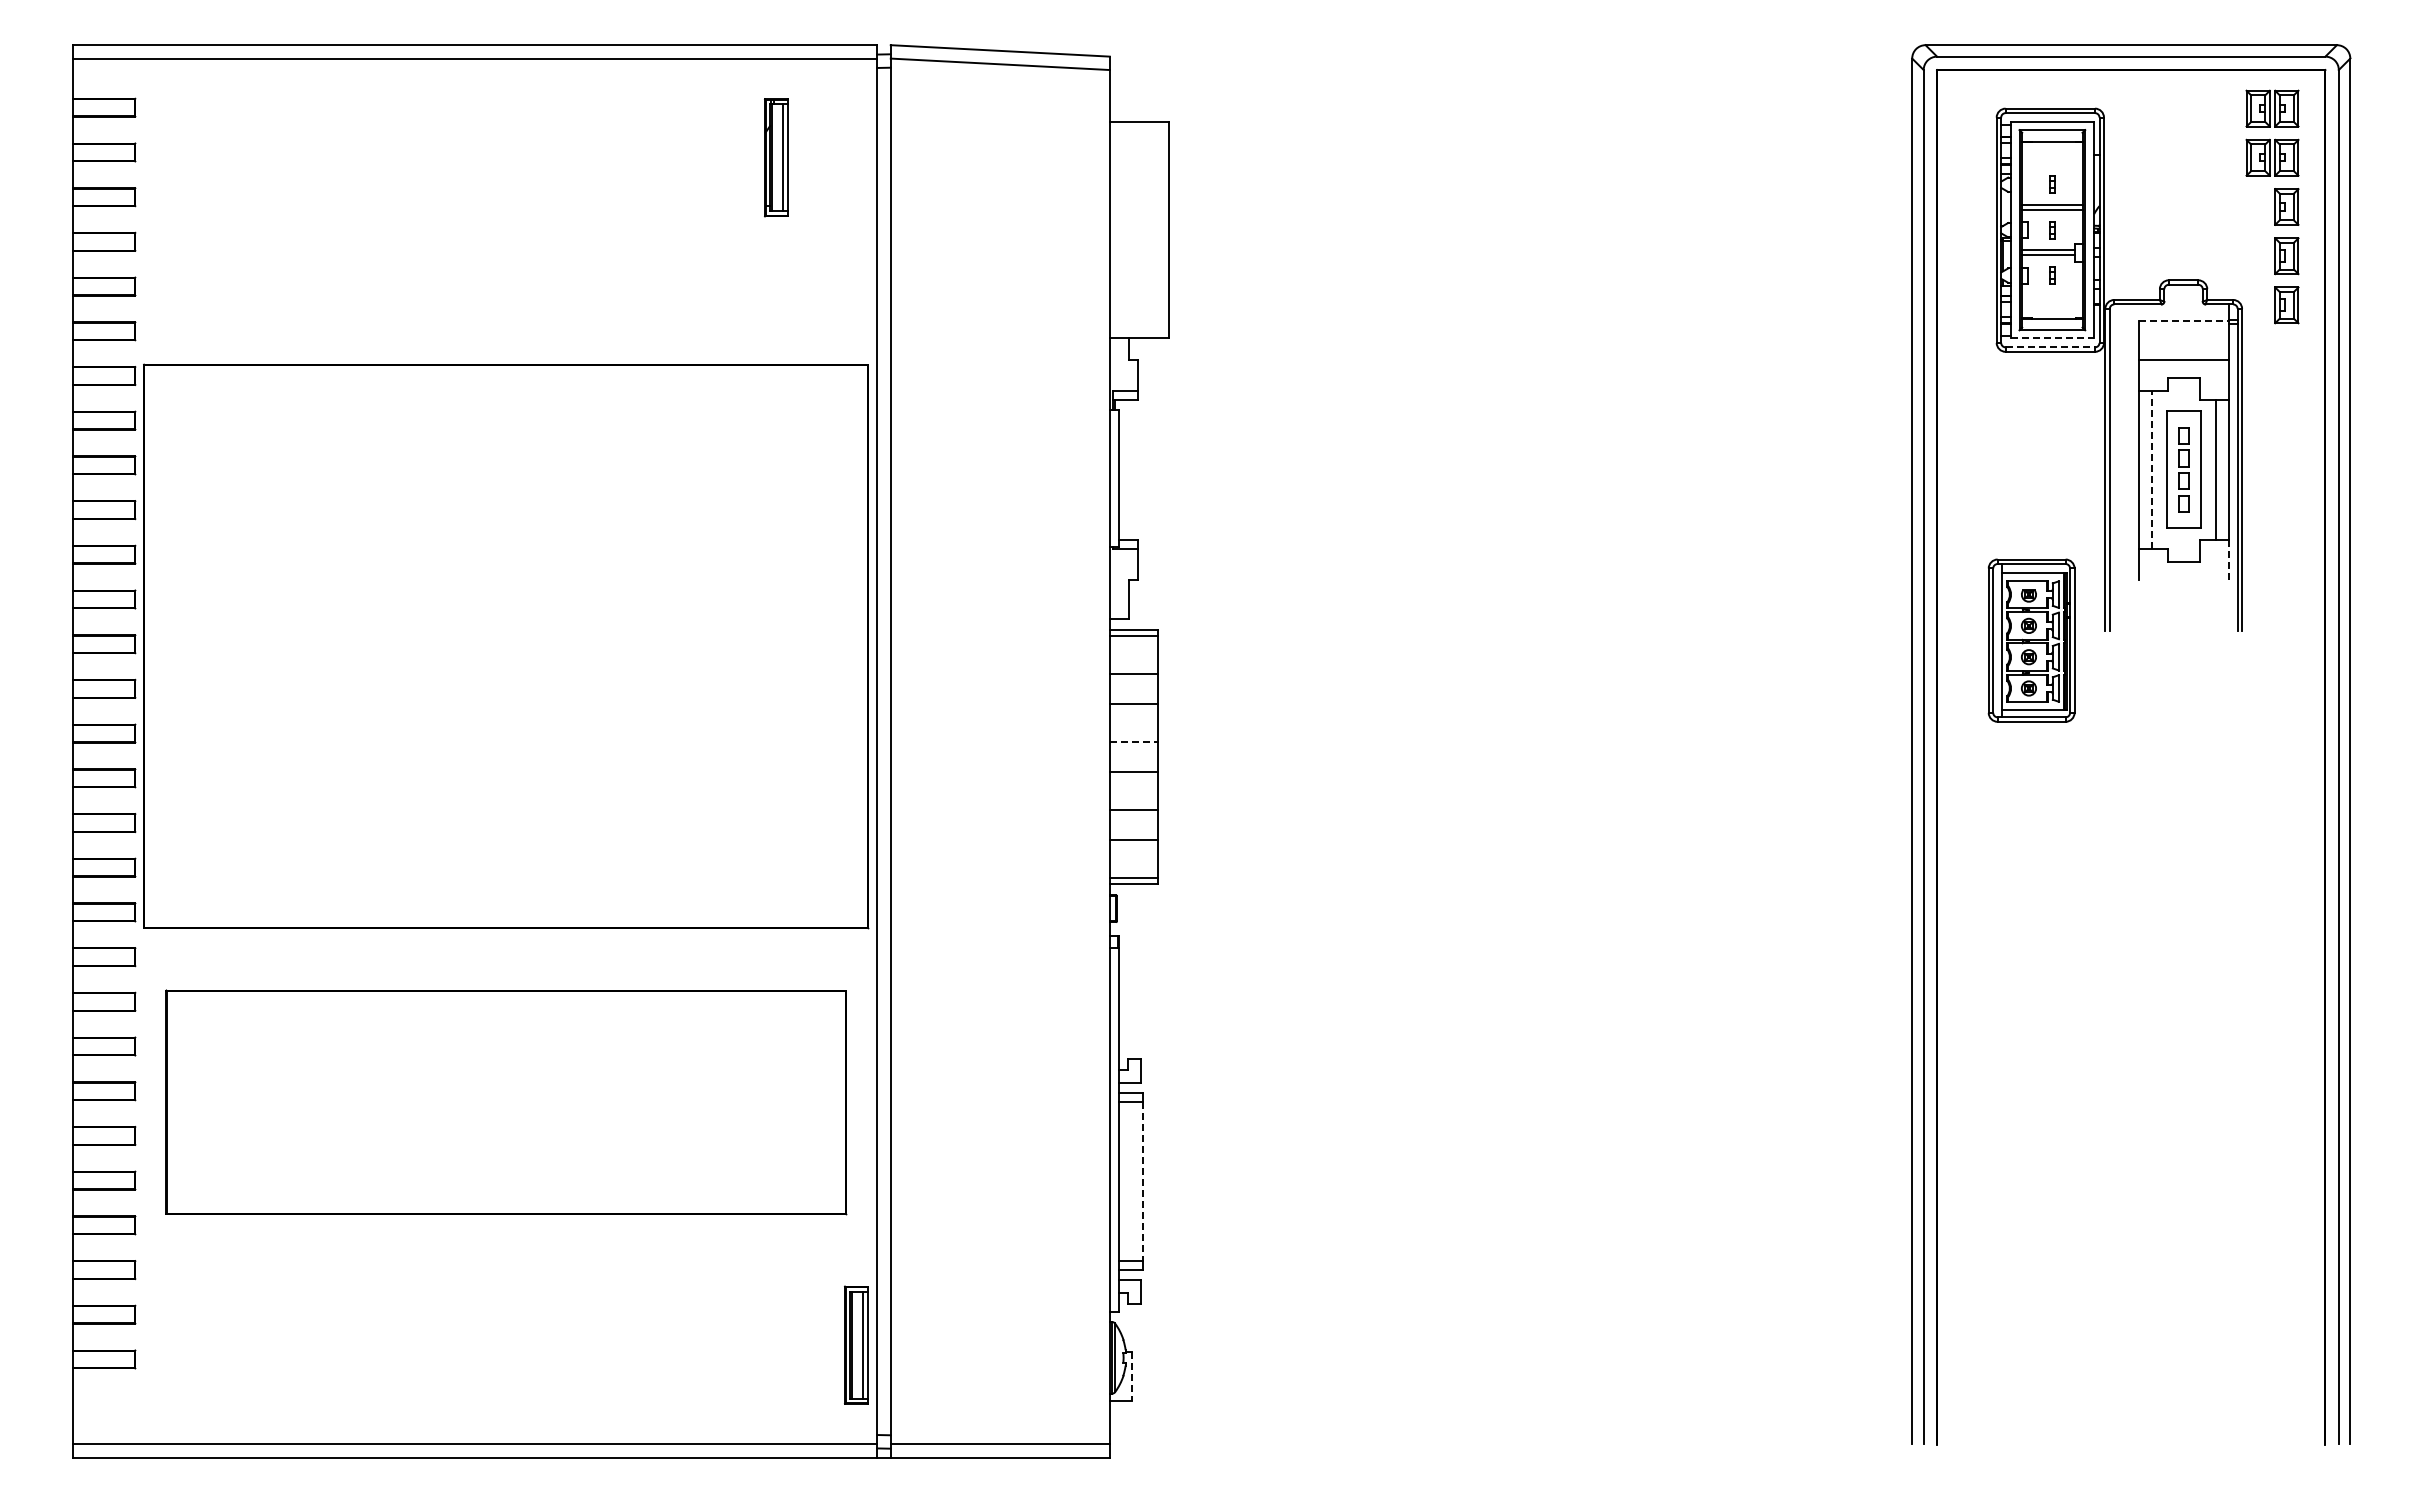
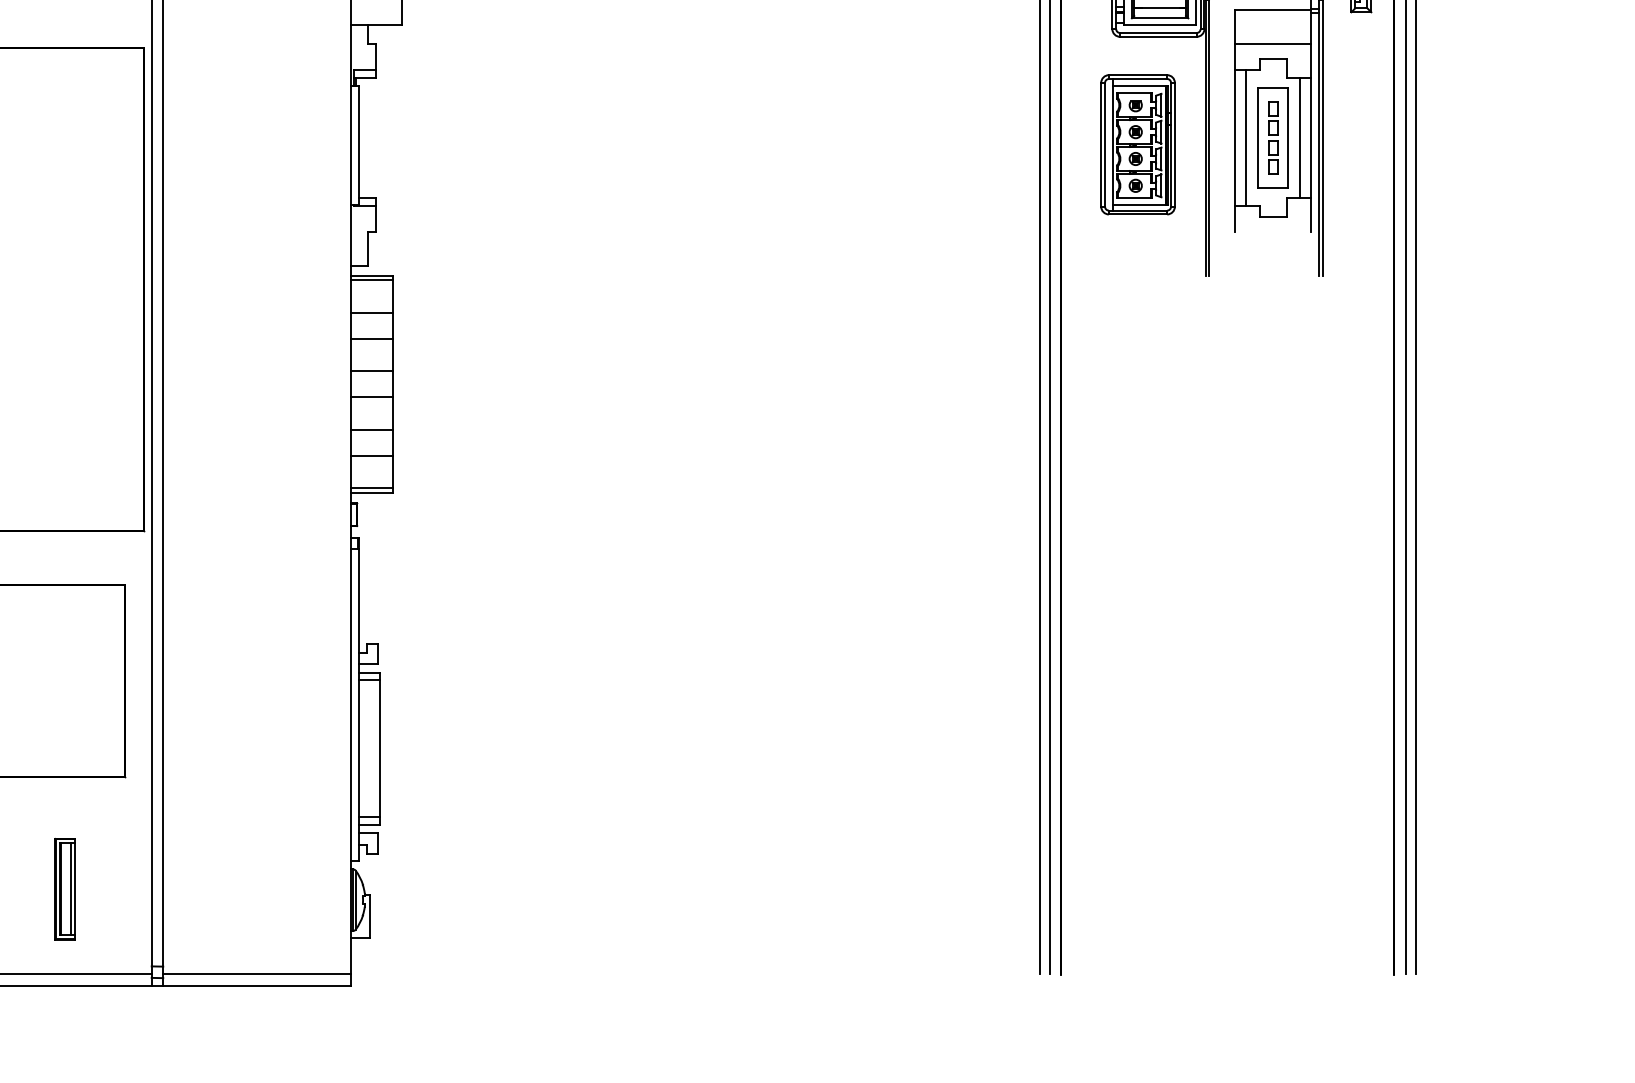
line: (2184, 321) -> (1273, 10), dashed -> solid
line: (2052, 338) -> (1160, 25), dashed -> solid
line: (2050, 347) -> (1158, 33), dashed -> solid
line: (2152, 469) -> (1246, 137), dashed -> solid
line: (2228, 559) -> (1311, 215), dashed -> solid
part: (2031, 640) -> (1137, 144), moved
line: (1134, 741) -> (372, 371), dashed -> solid
line: (1142, 1181) -> (379, 748), dashed -> solid
part: (856, 1344) -> (65, 888), moved
line: (1132, 1376) -> (370, 916), dashed -> solid

